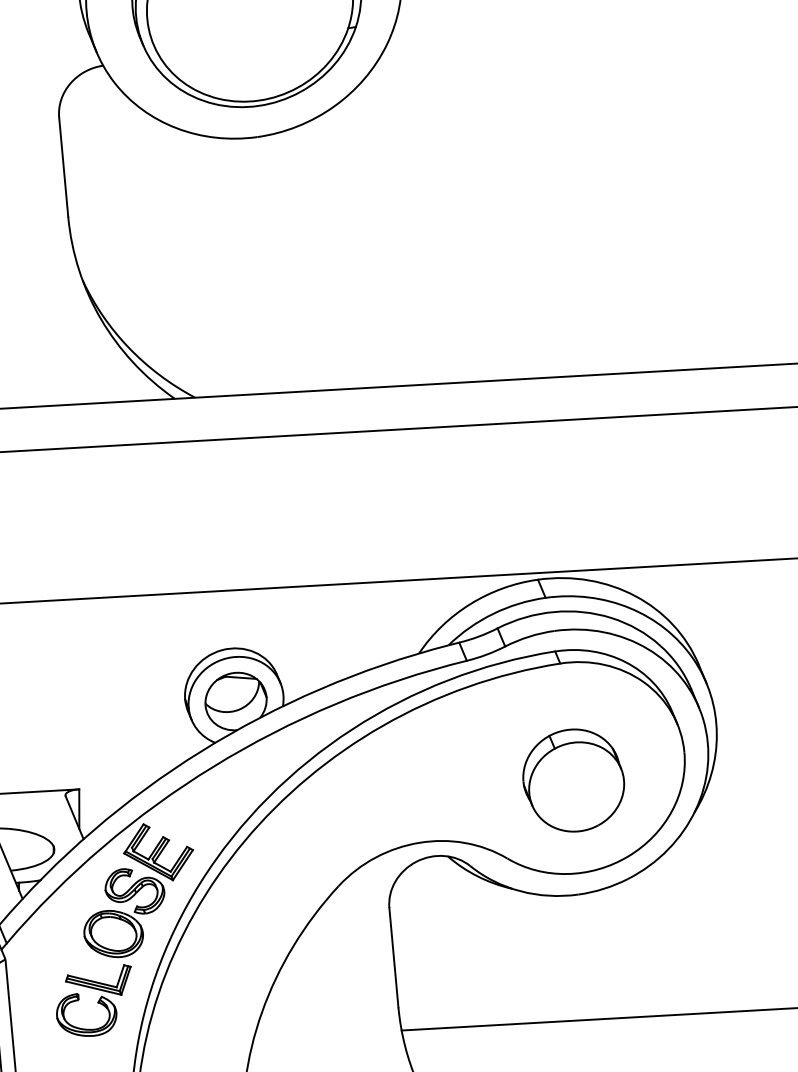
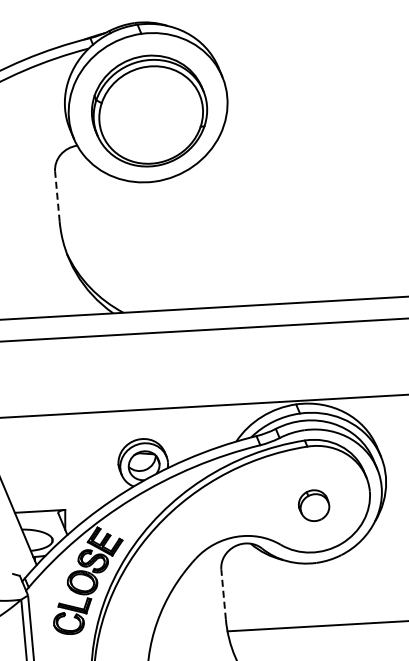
line: (63, 166) -> (57, 196), solid -> dashed
part: (572, 780) -> (313, 505), size x0.6
line: (393, 957) -> (223, 594), solid -> dashed

